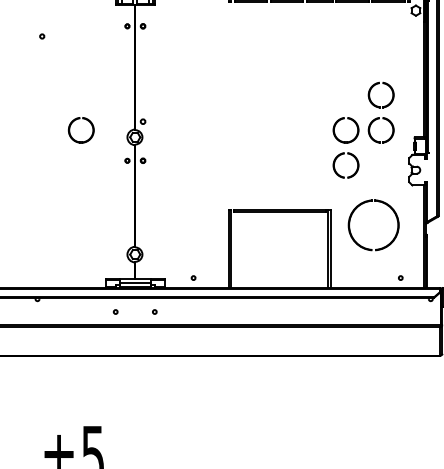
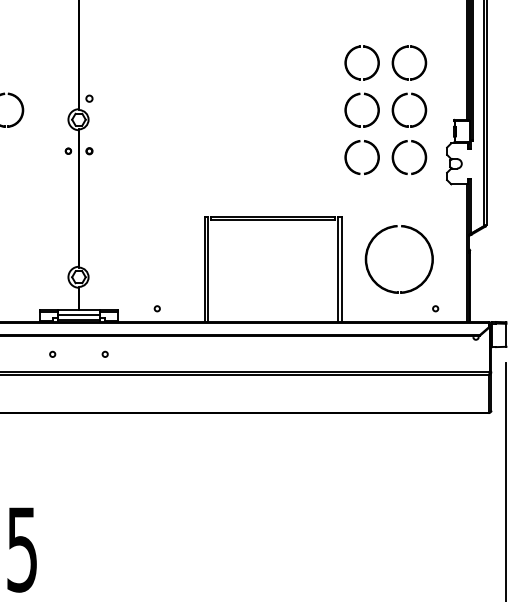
part: (339, 86) -> (353, 51), added
part: (370, 164) -> (394, 156), added
part: (354, 238) -> (373, 277), moved

